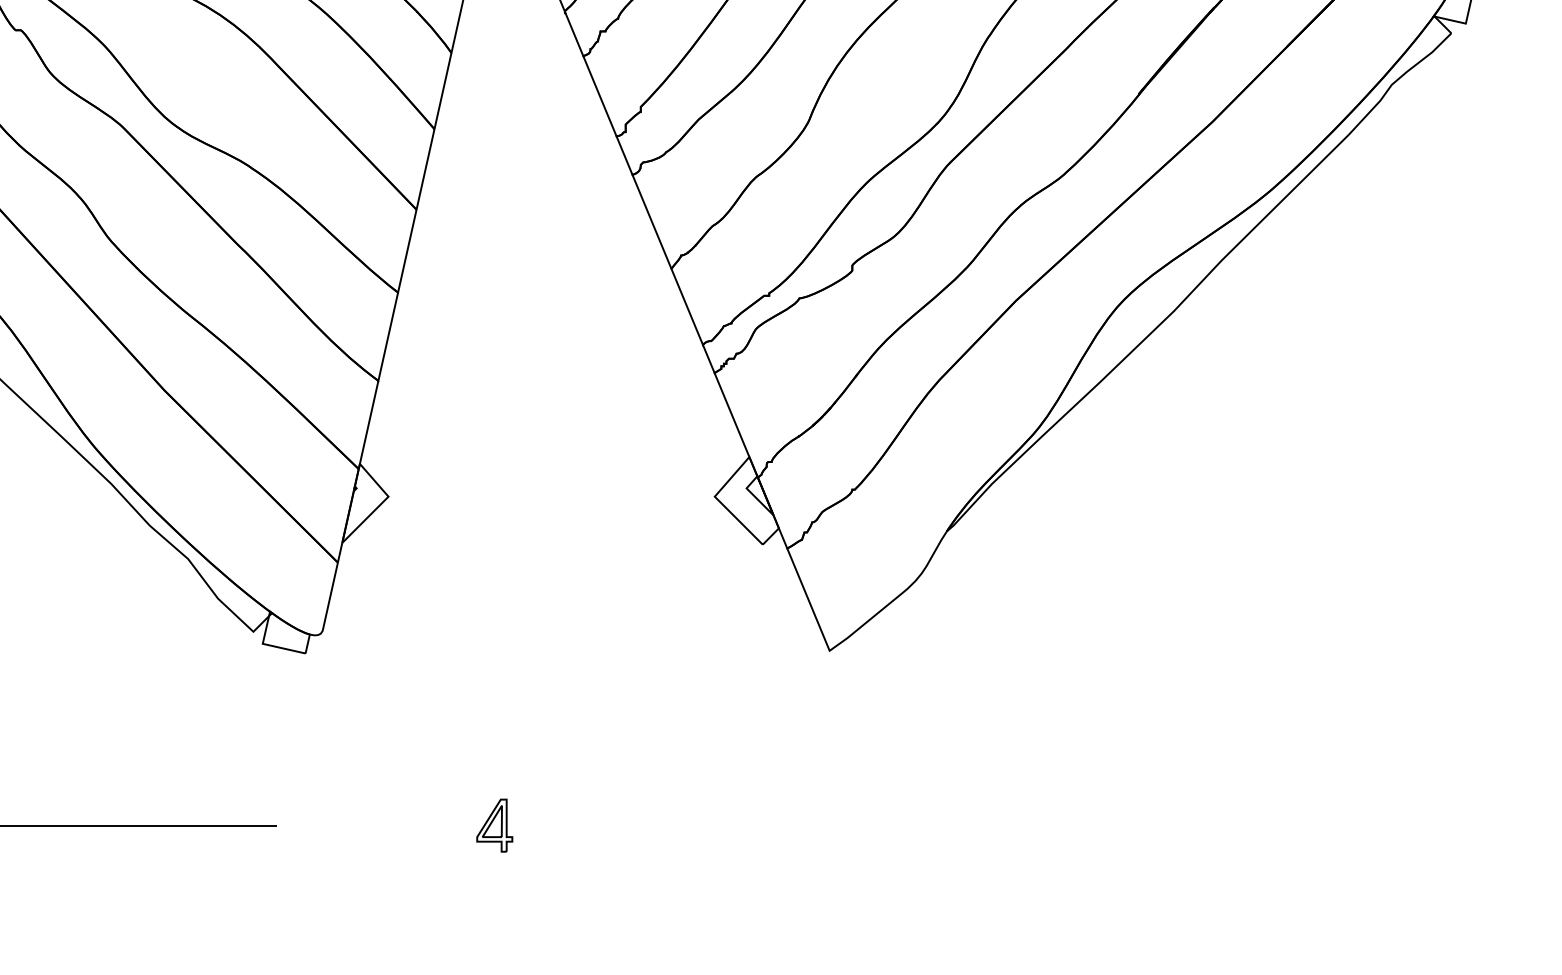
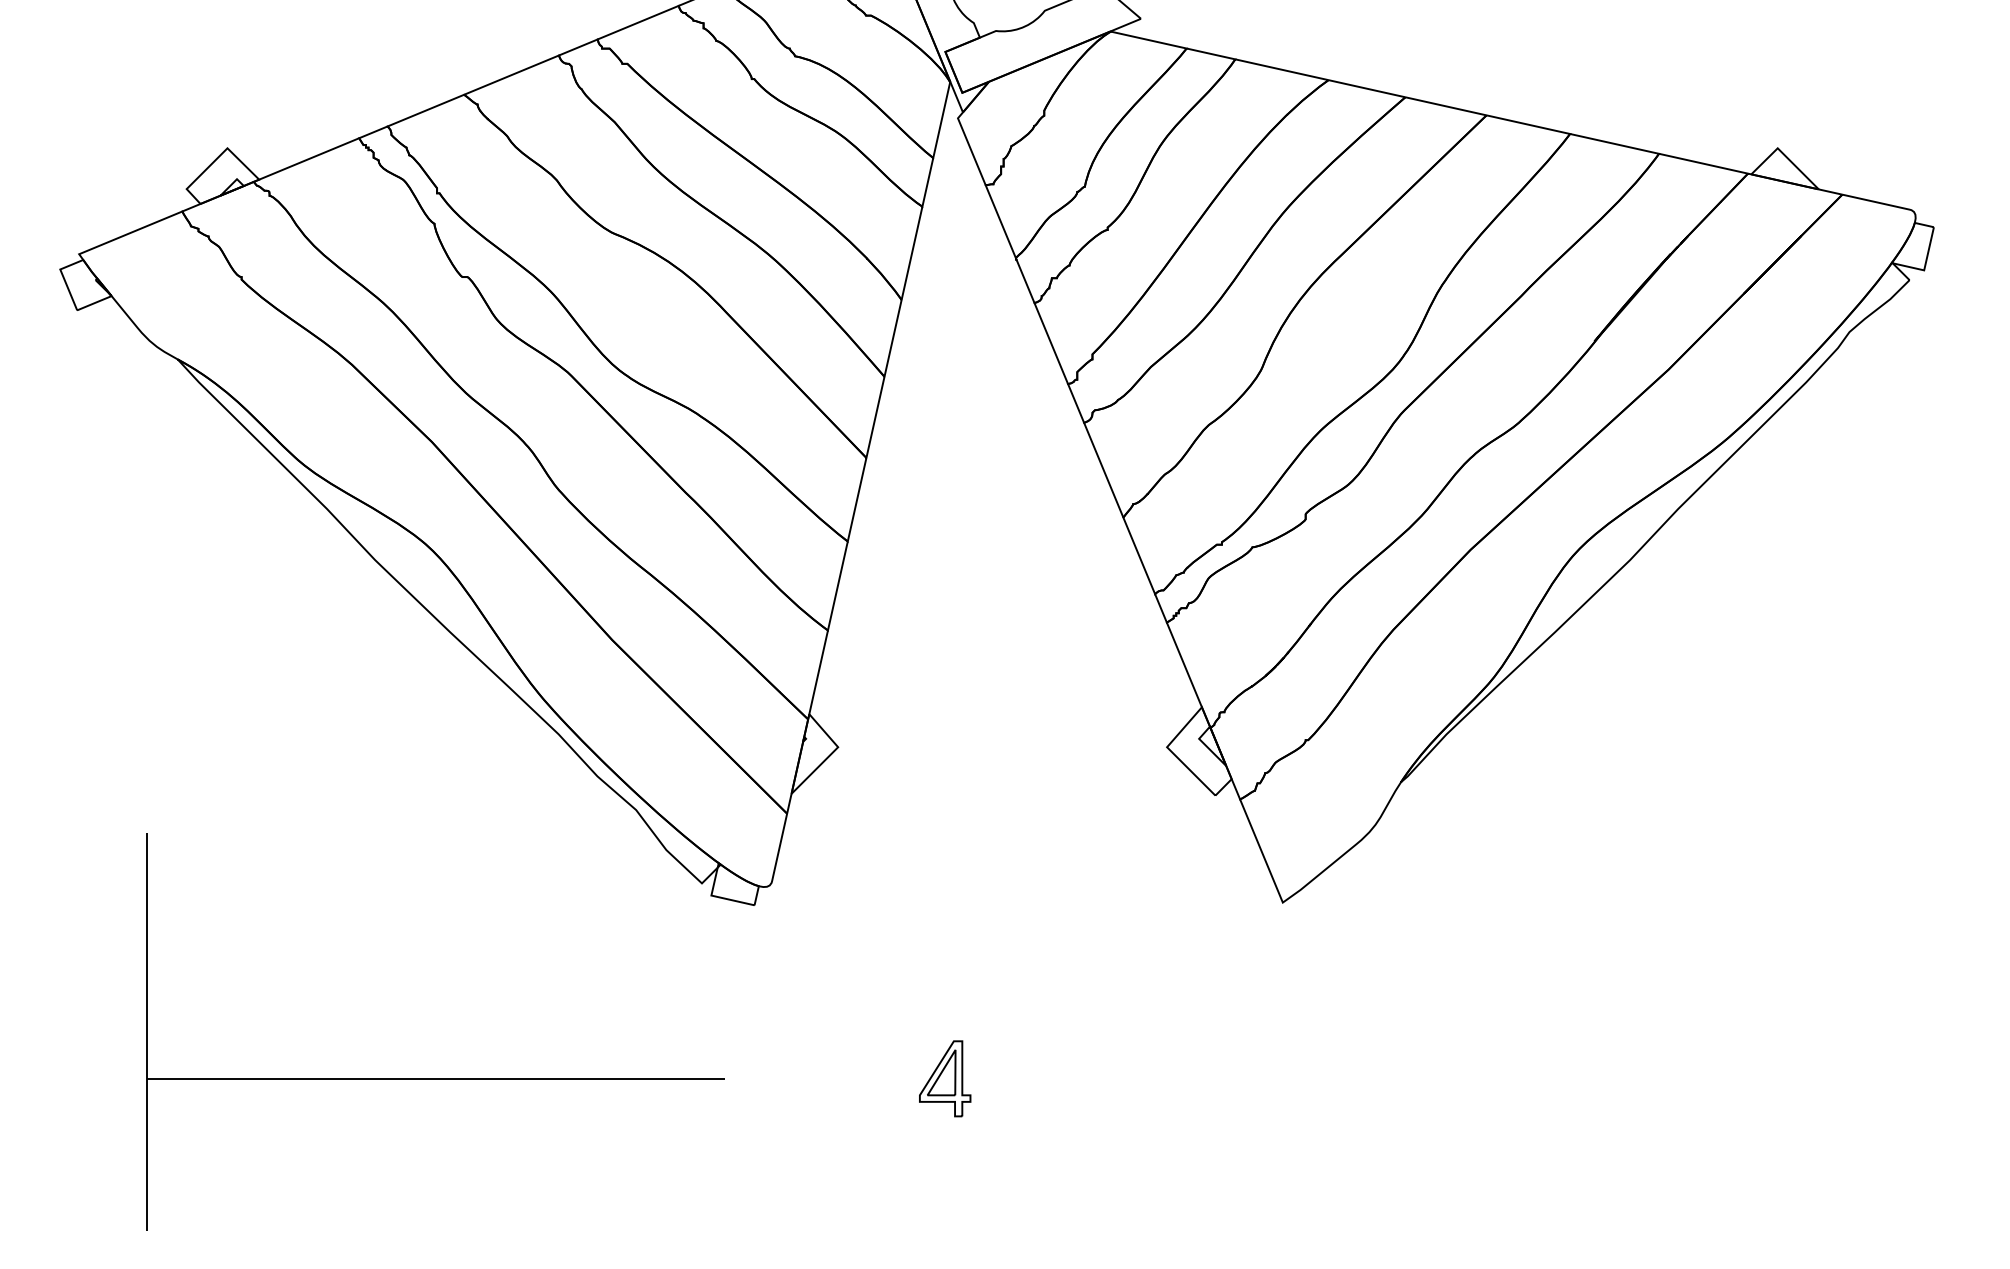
part: (495, 825) -> (945, 1078), size x1.43

